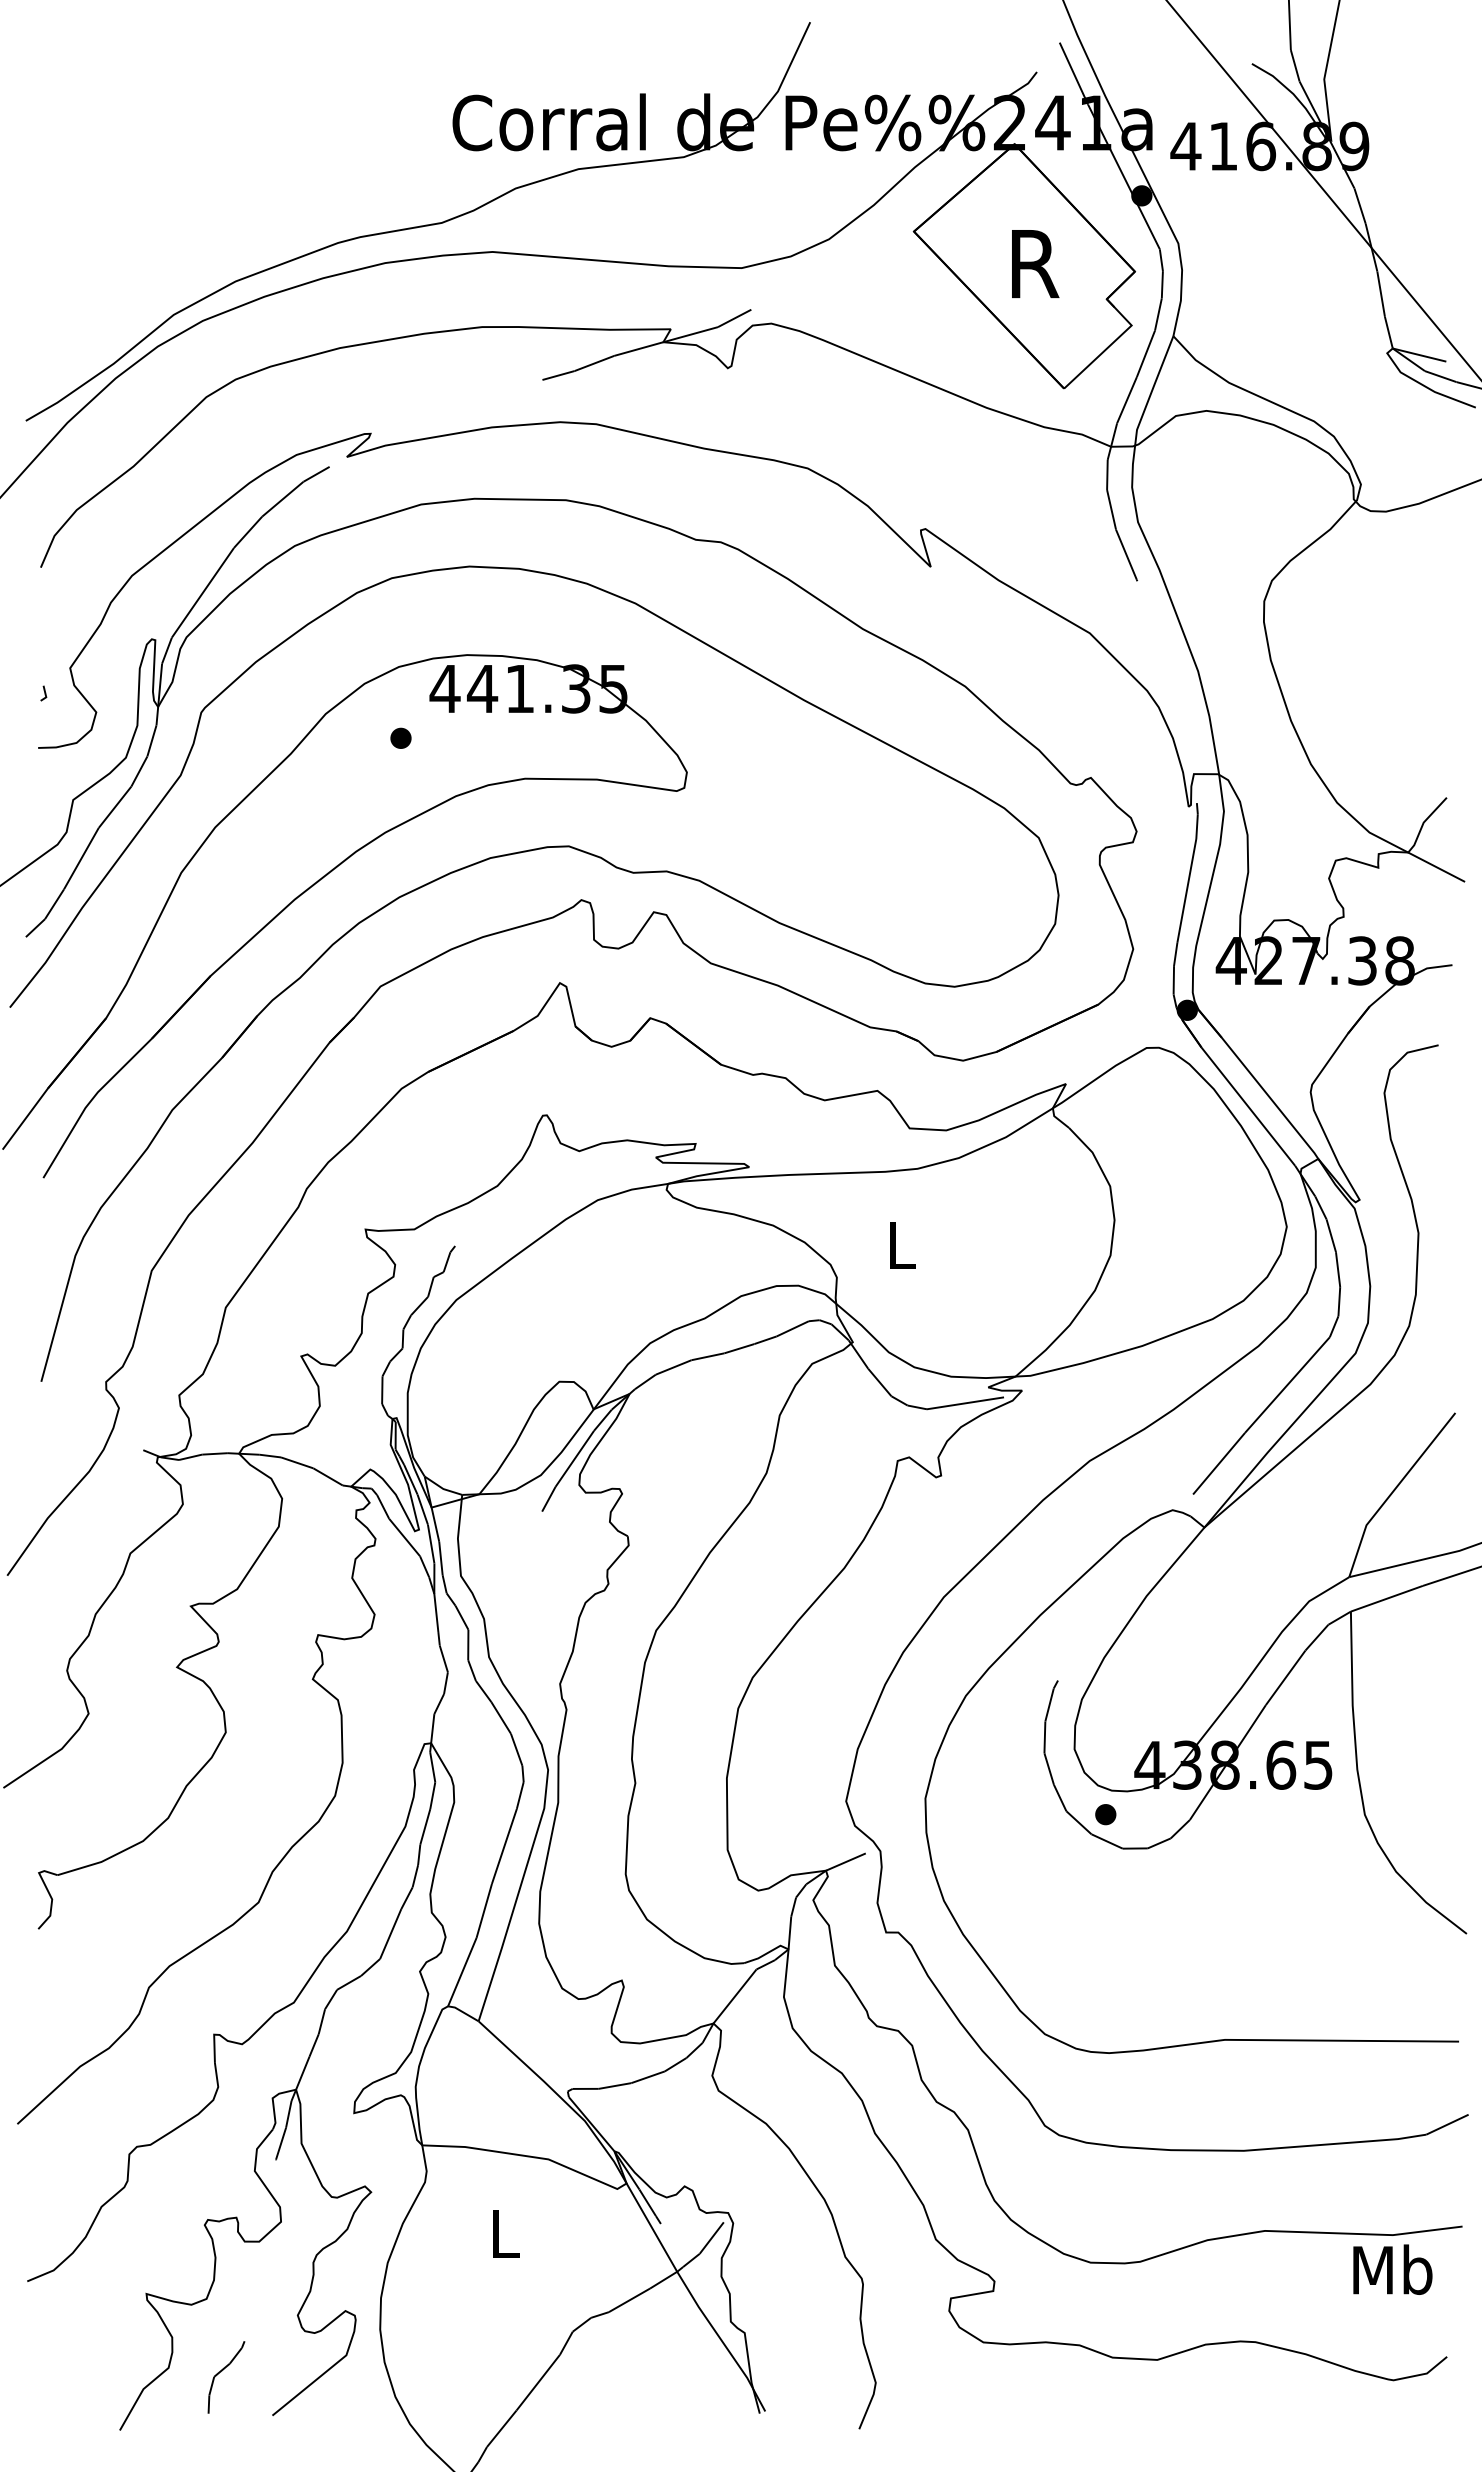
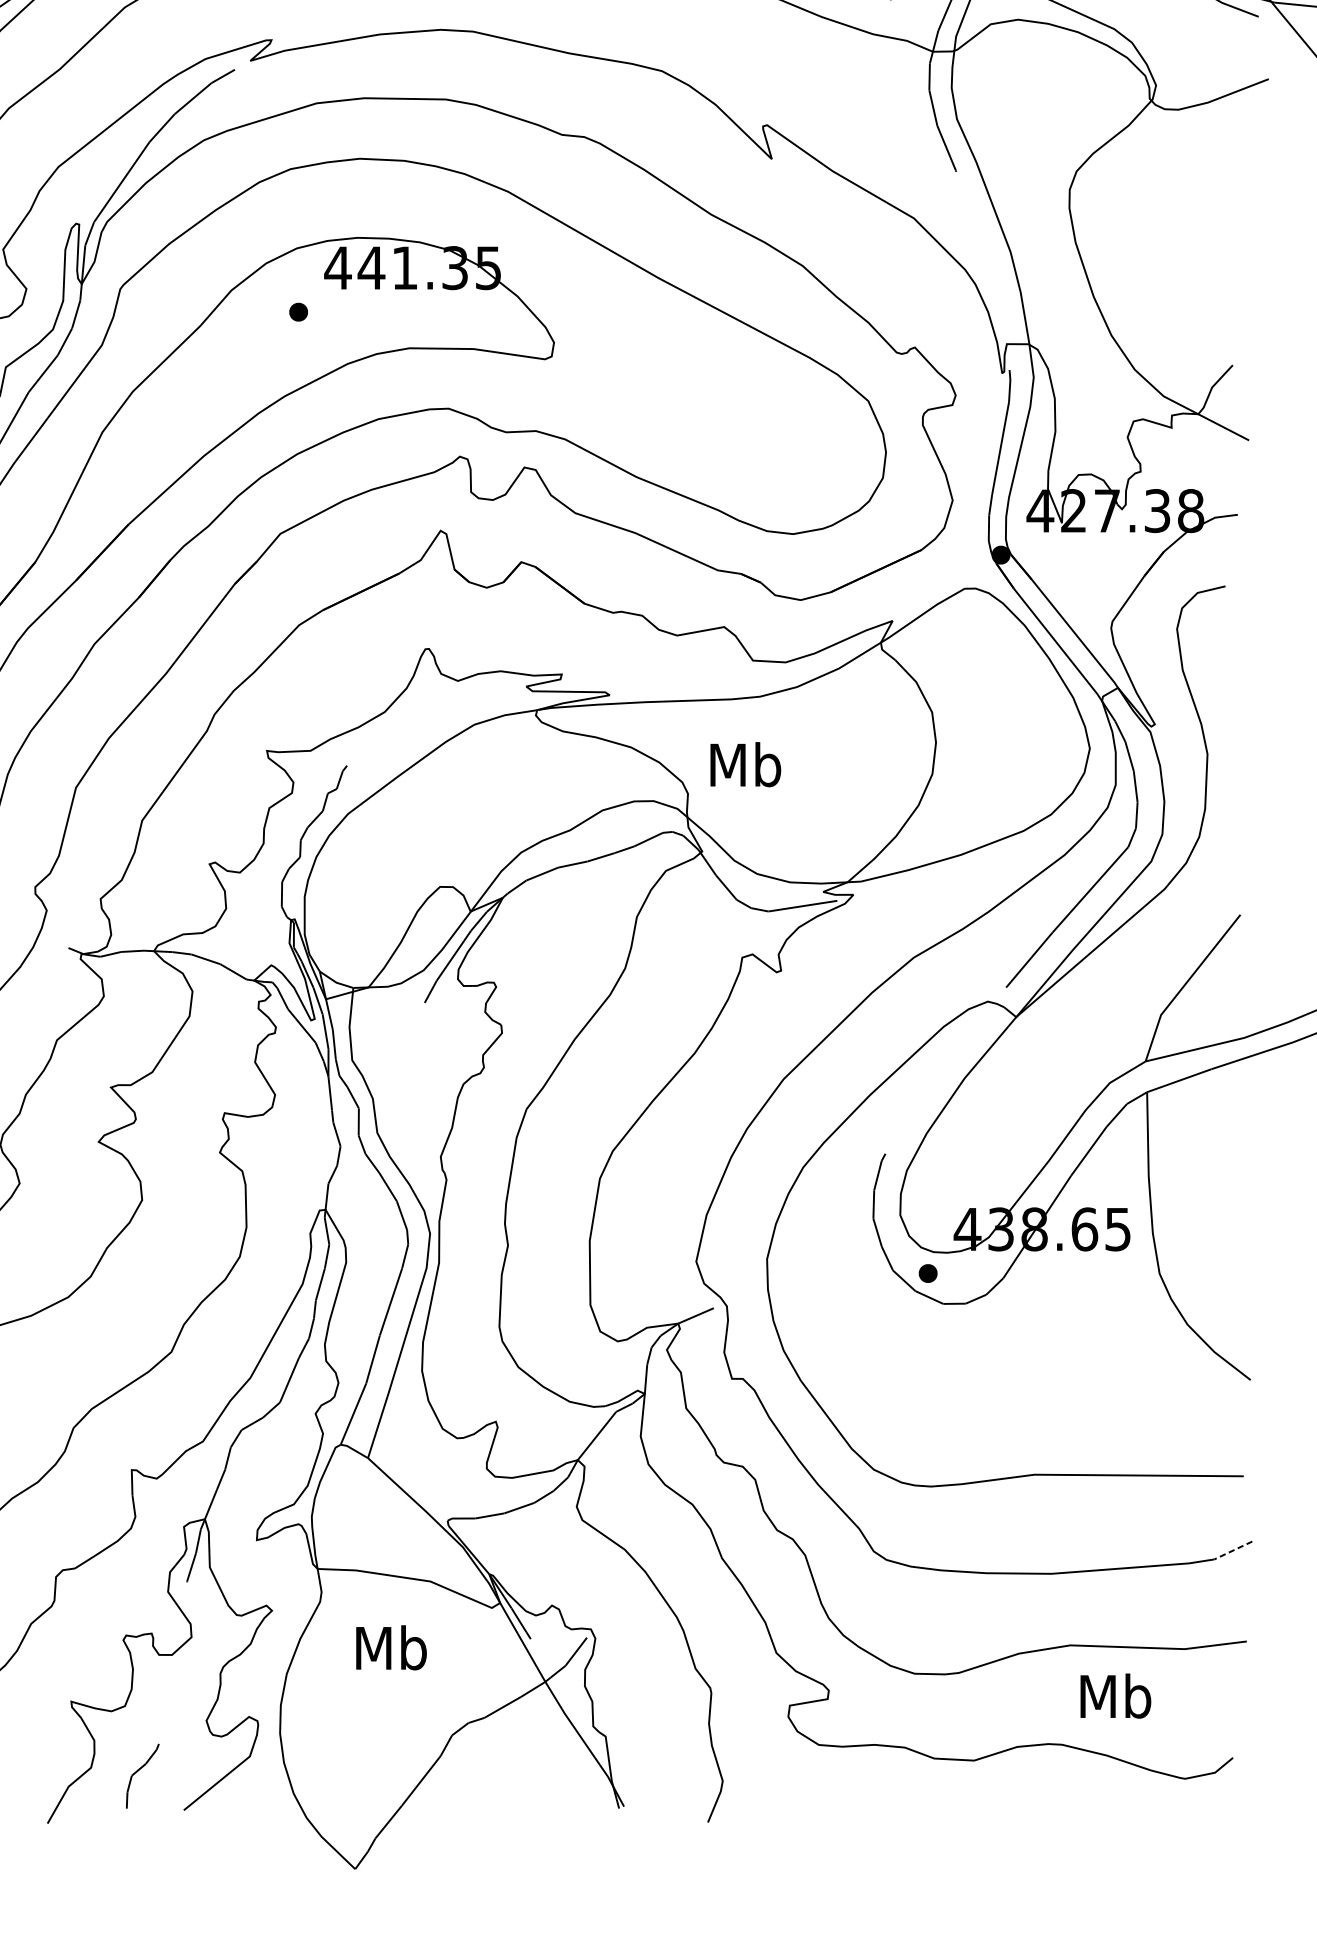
text: (901, 1244) -> (745, 764), L -> Mb
line: (1447, 2124) -> (1233, 1550), solid -> dashed
text: (504, 2233) -> (391, 1647), L -> Mb
text: (1392, 2269) -> (1115, 1695), moved

